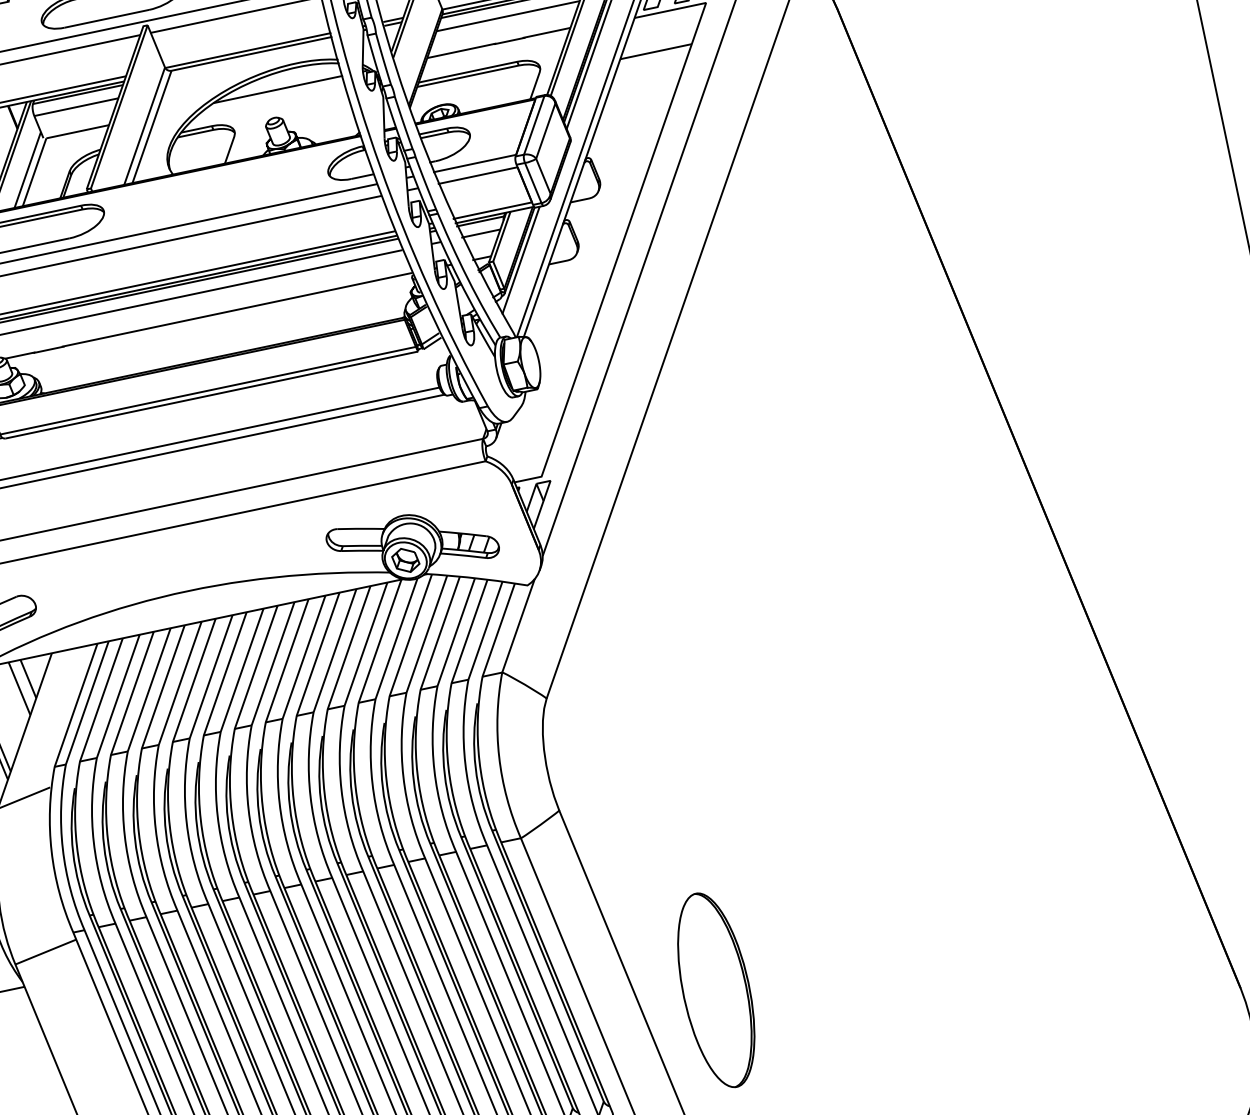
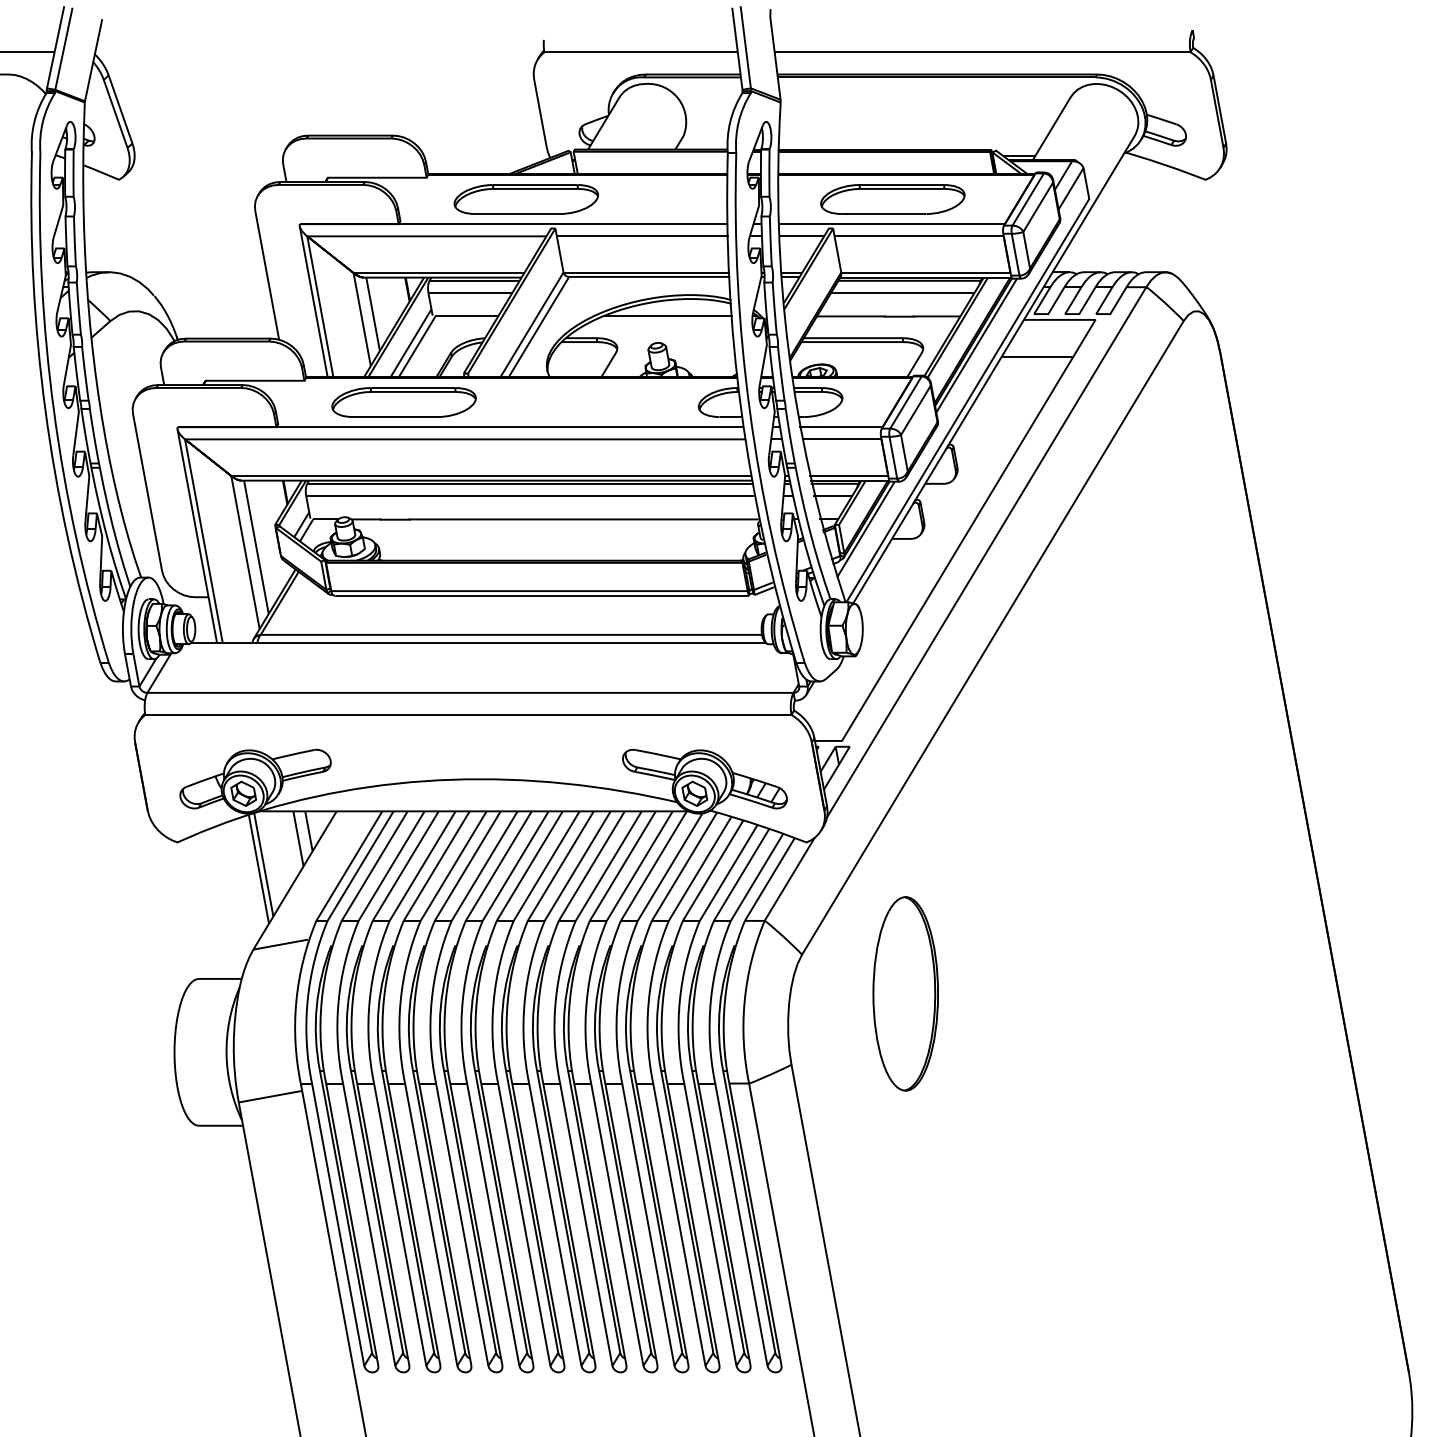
part: (715, 989) -> (905, 993), moved

